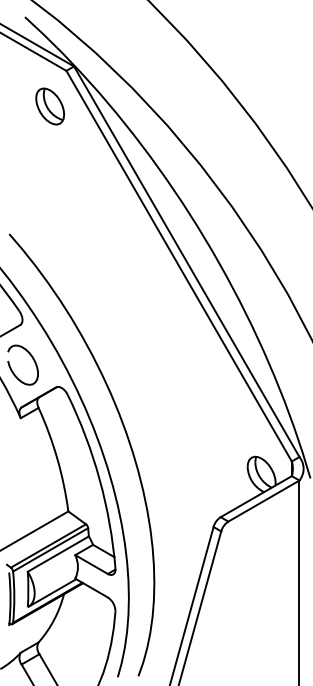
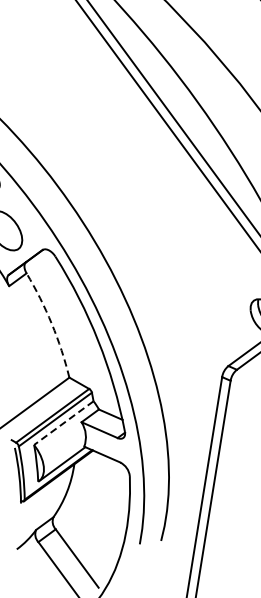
arc: (57, 458) -> (52, 323), solid -> dashed
line: (57, 554) -> (63, 423), solid -> dashed

